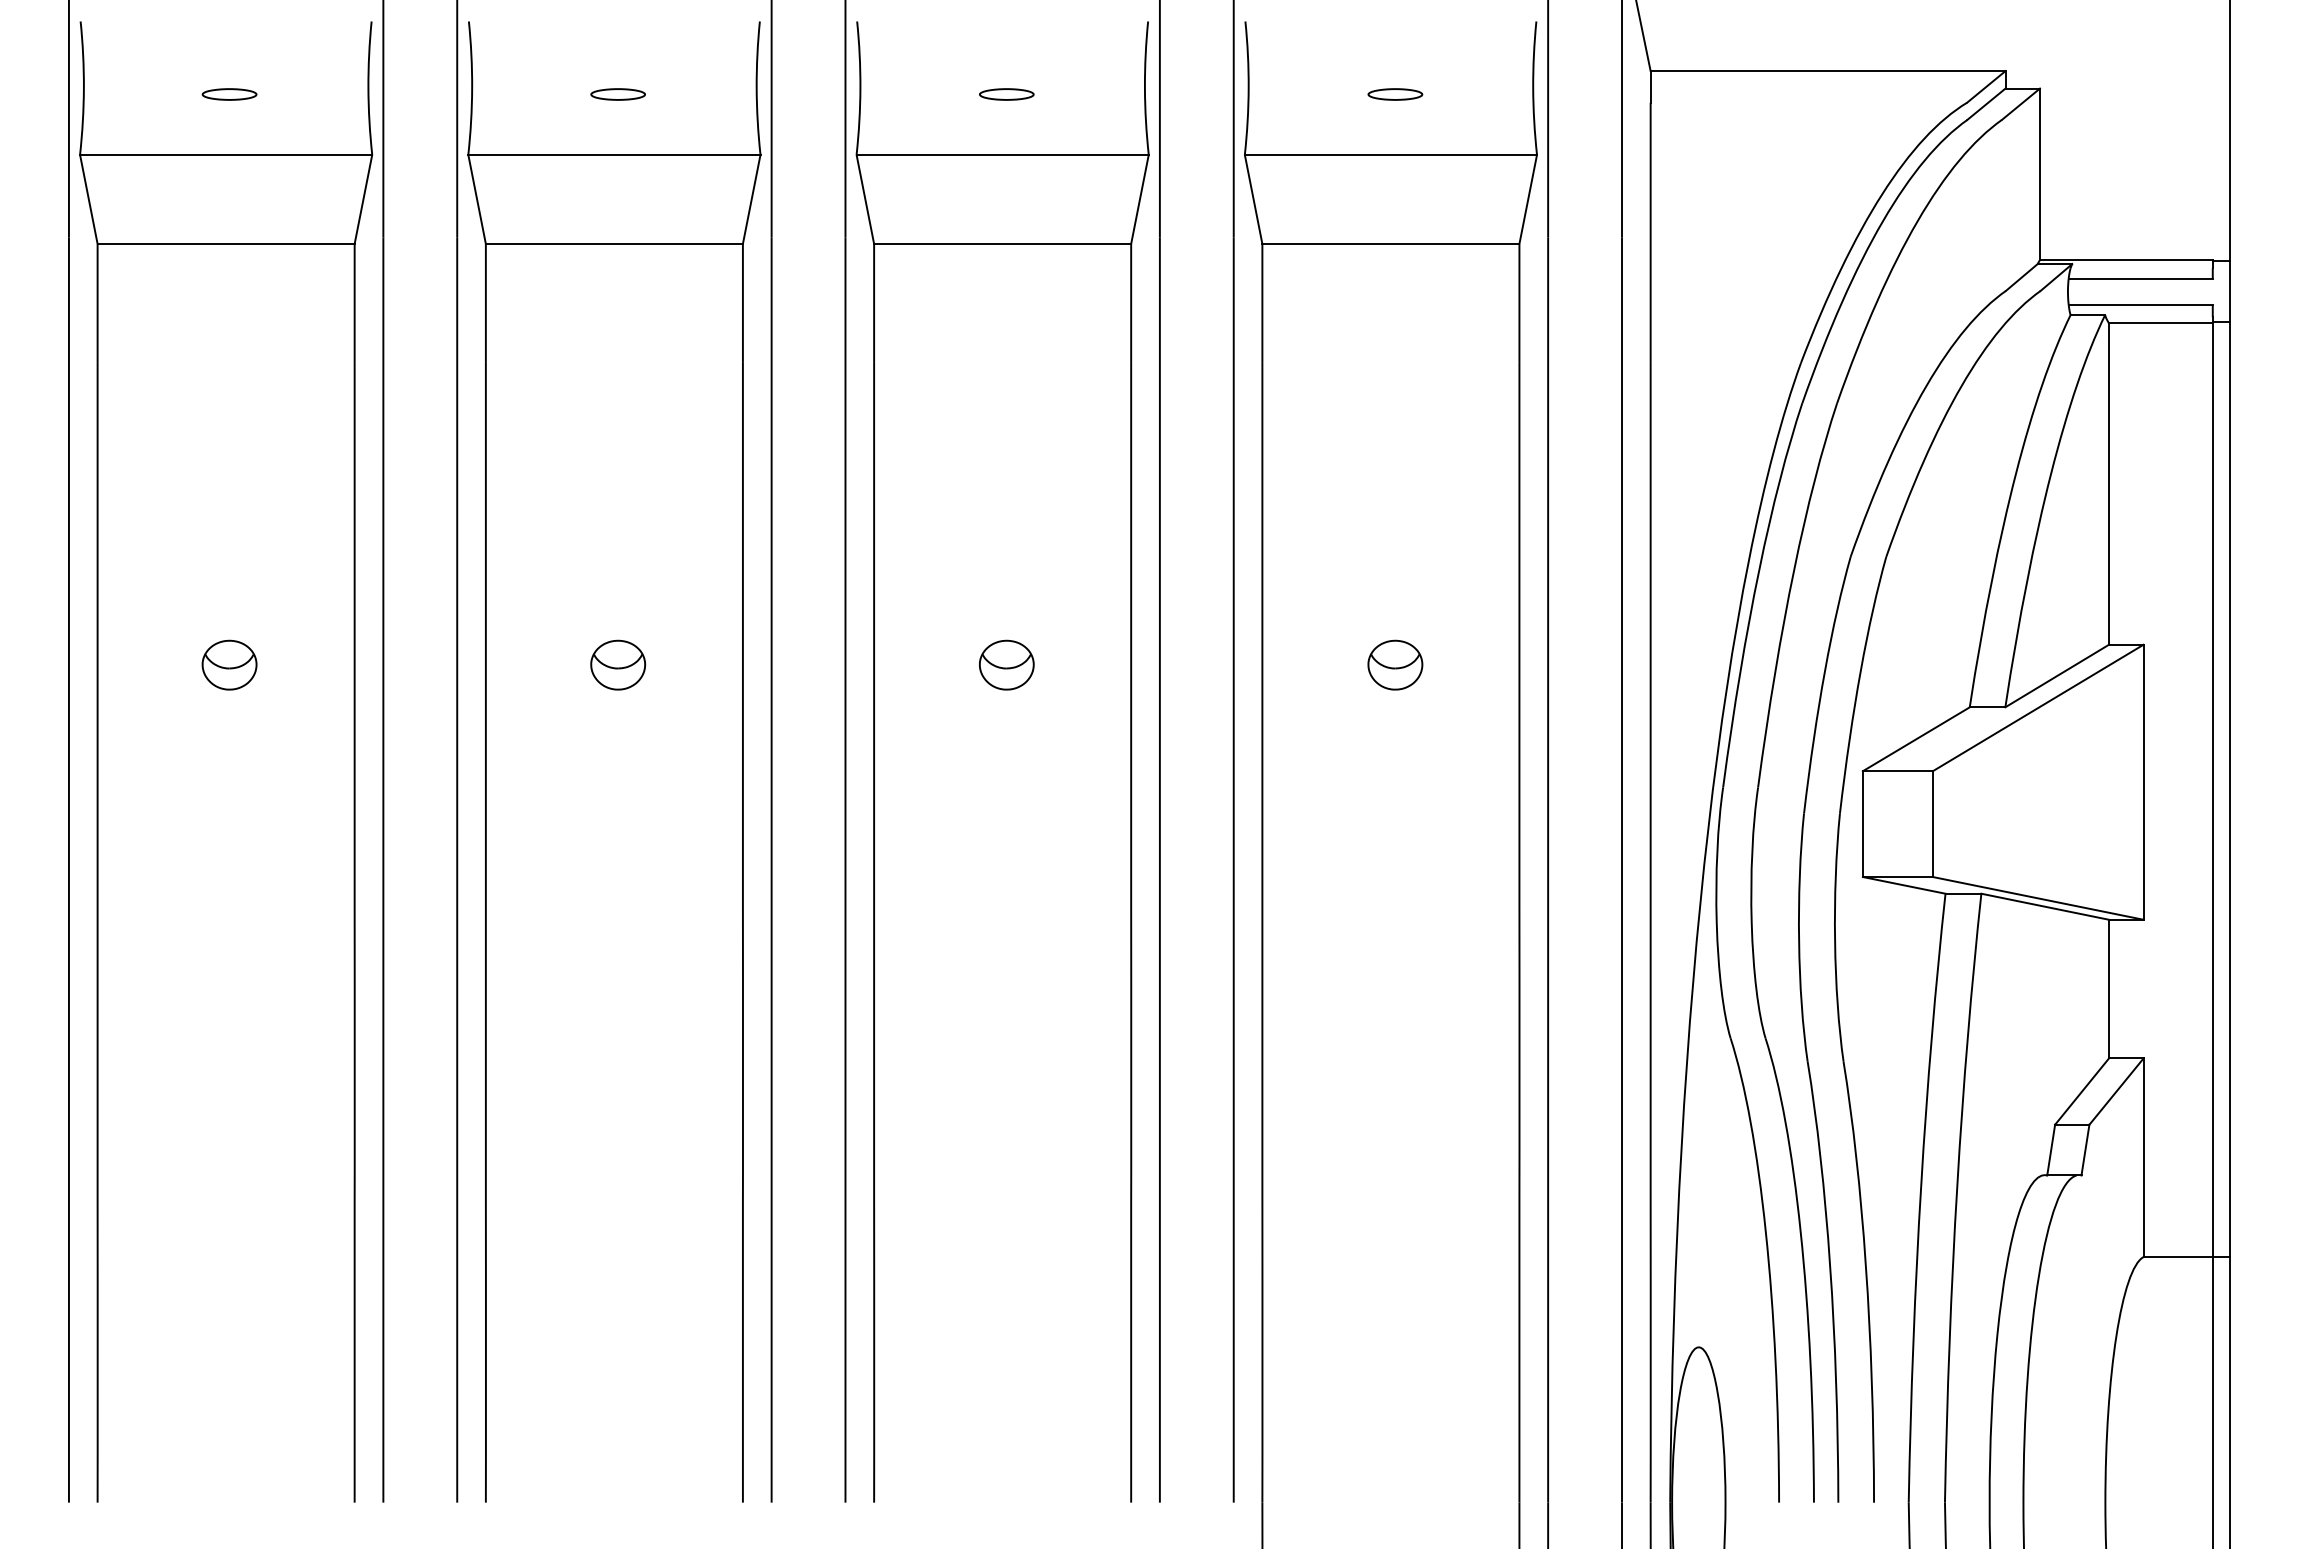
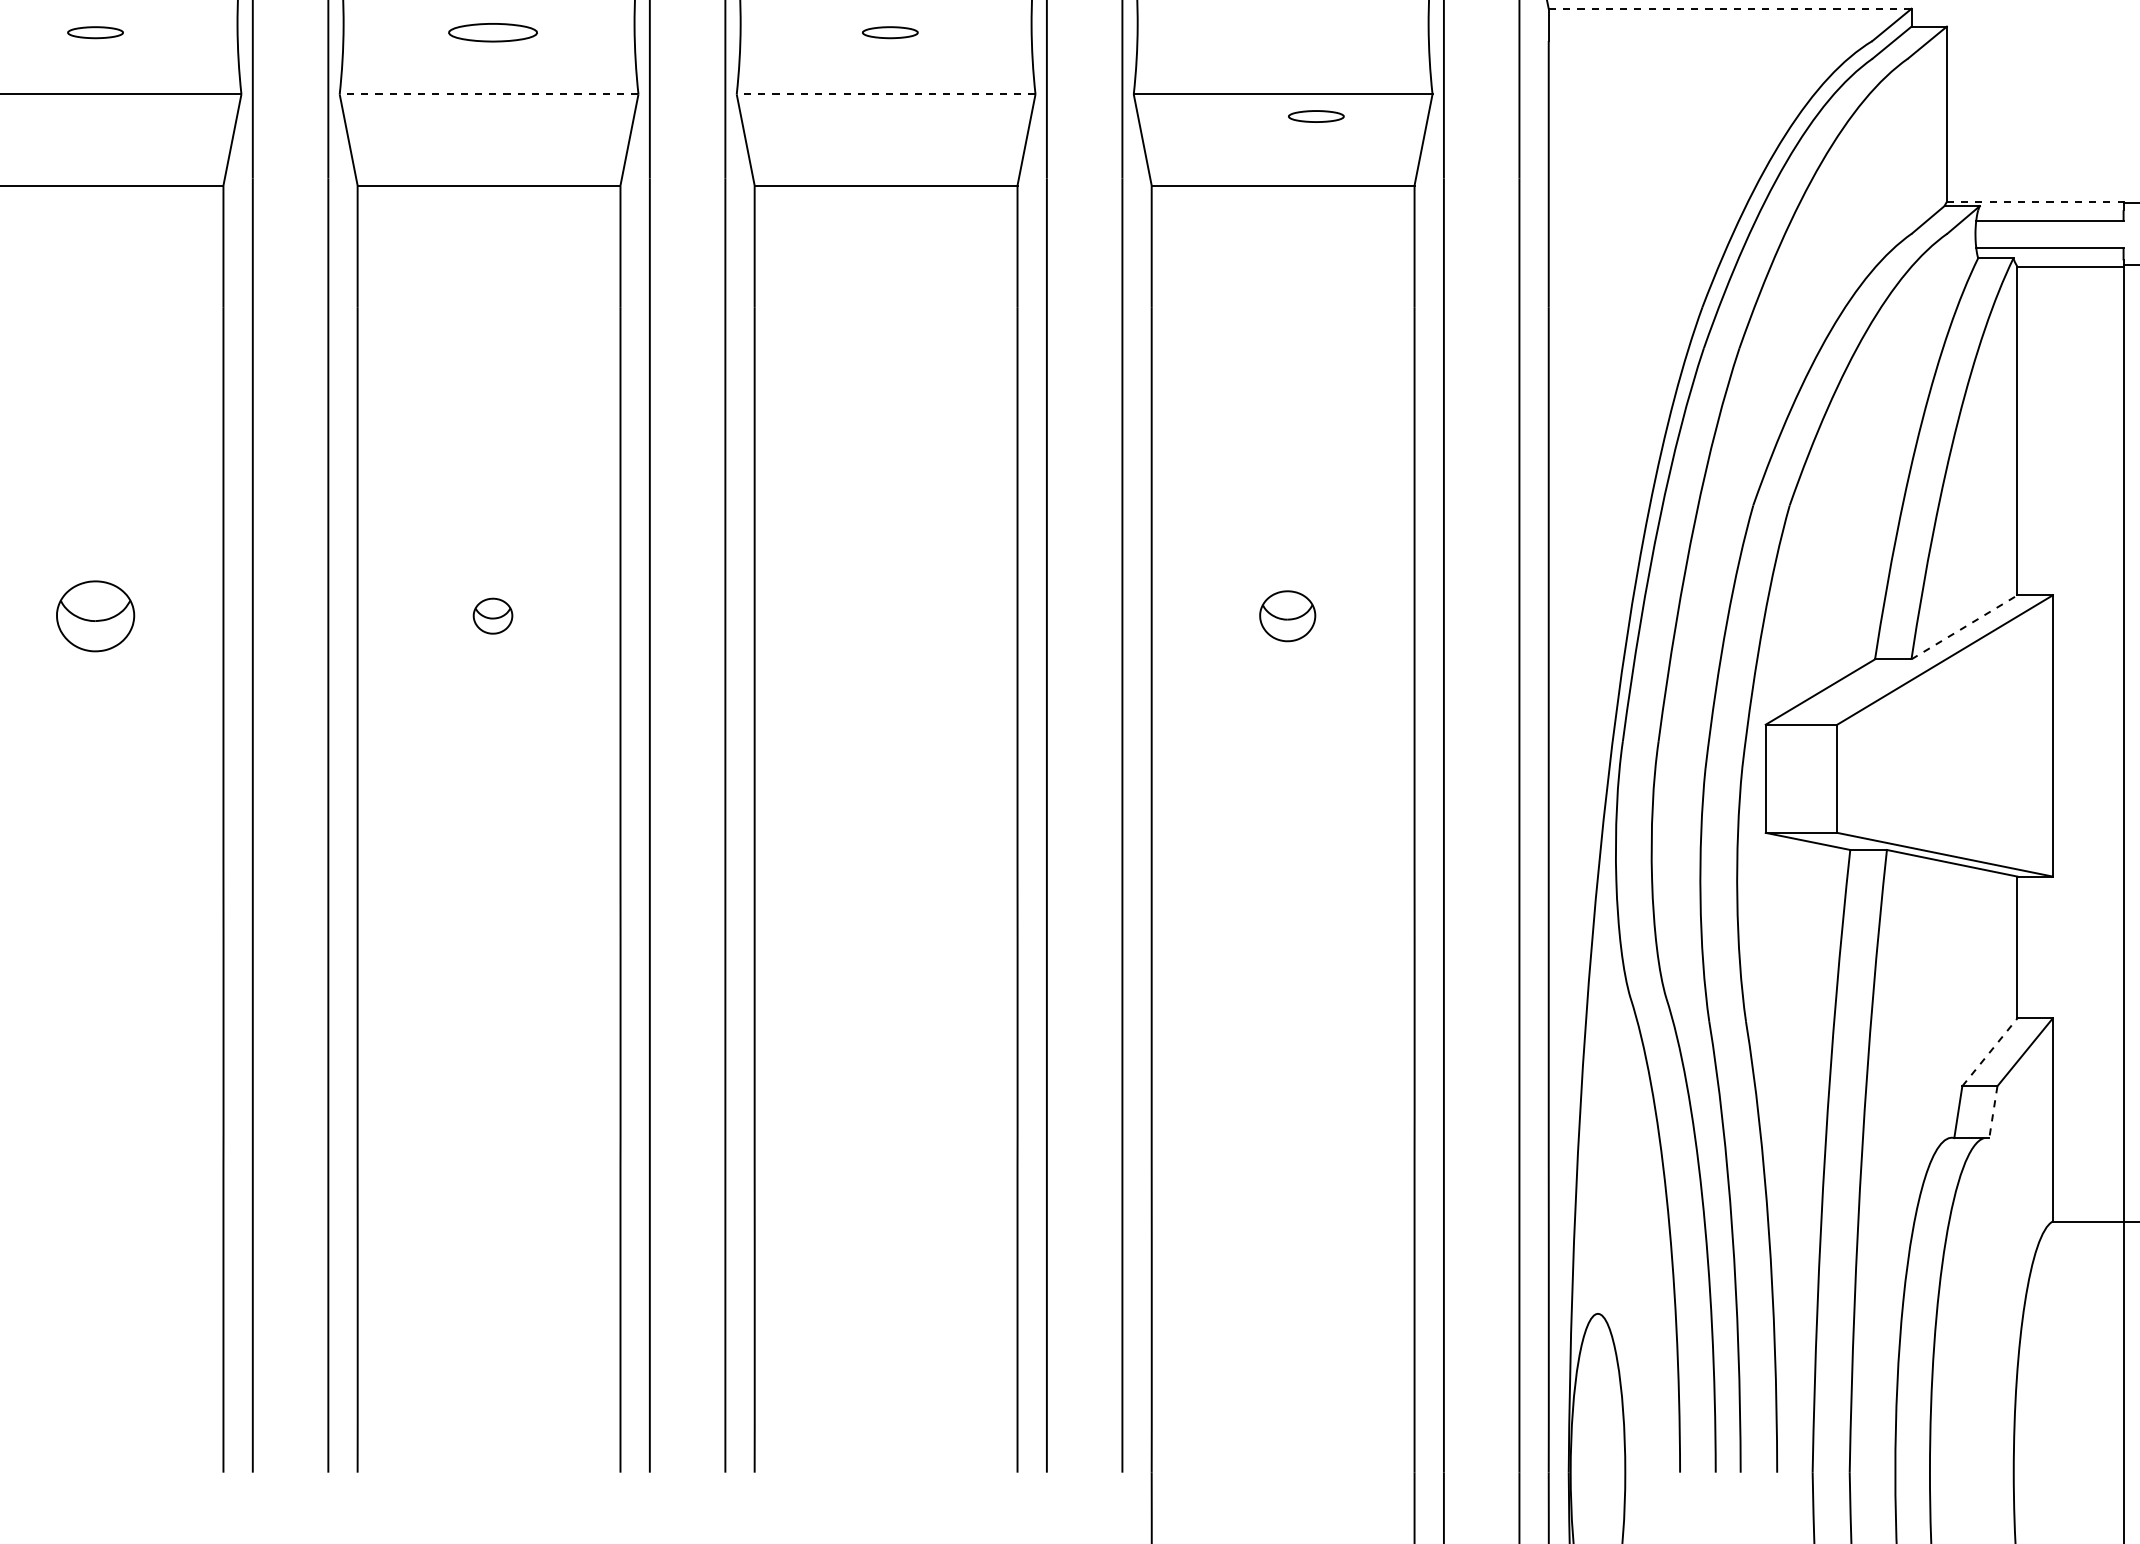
line: (1827, 71) -> (1729, 9), solid -> dashed
part: (617, 94) -> (492, 32), size x1.6
part: (1395, 94) -> (1316, 116), moved
line: (613, 154) -> (488, 94), solid -> dashed
line: (1002, 154) -> (885, 94), solid -> dashed
line: (2126, 259) -> (2035, 201), solid -> dashed
part: (229, 664) -> (95, 615), size x1.4
part: (618, 664) -> (493, 615), size x0.7
part: (1006, 664) -> (890, 615), removed
line: (2057, 676) -> (1964, 627), solid -> dashed
line: (2082, 1091) -> (1990, 1052), solid -> dashed
line: (2085, 1150) -> (1993, 1112), solid -> dashed

